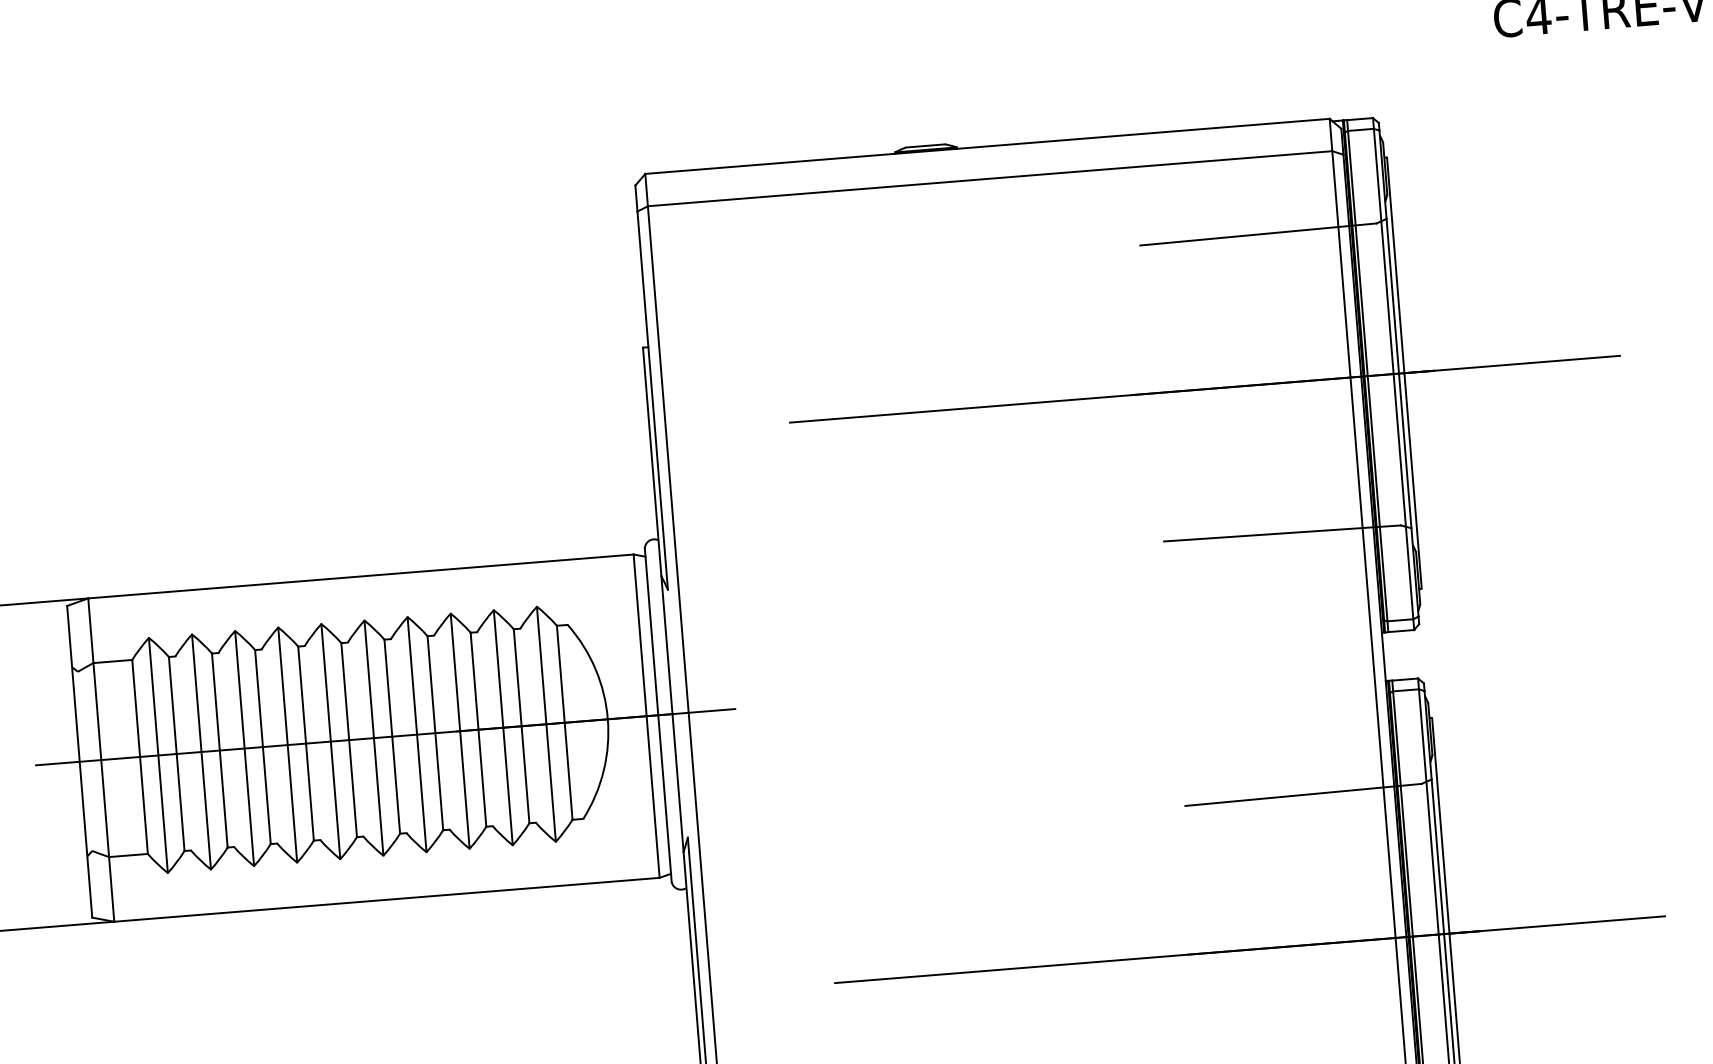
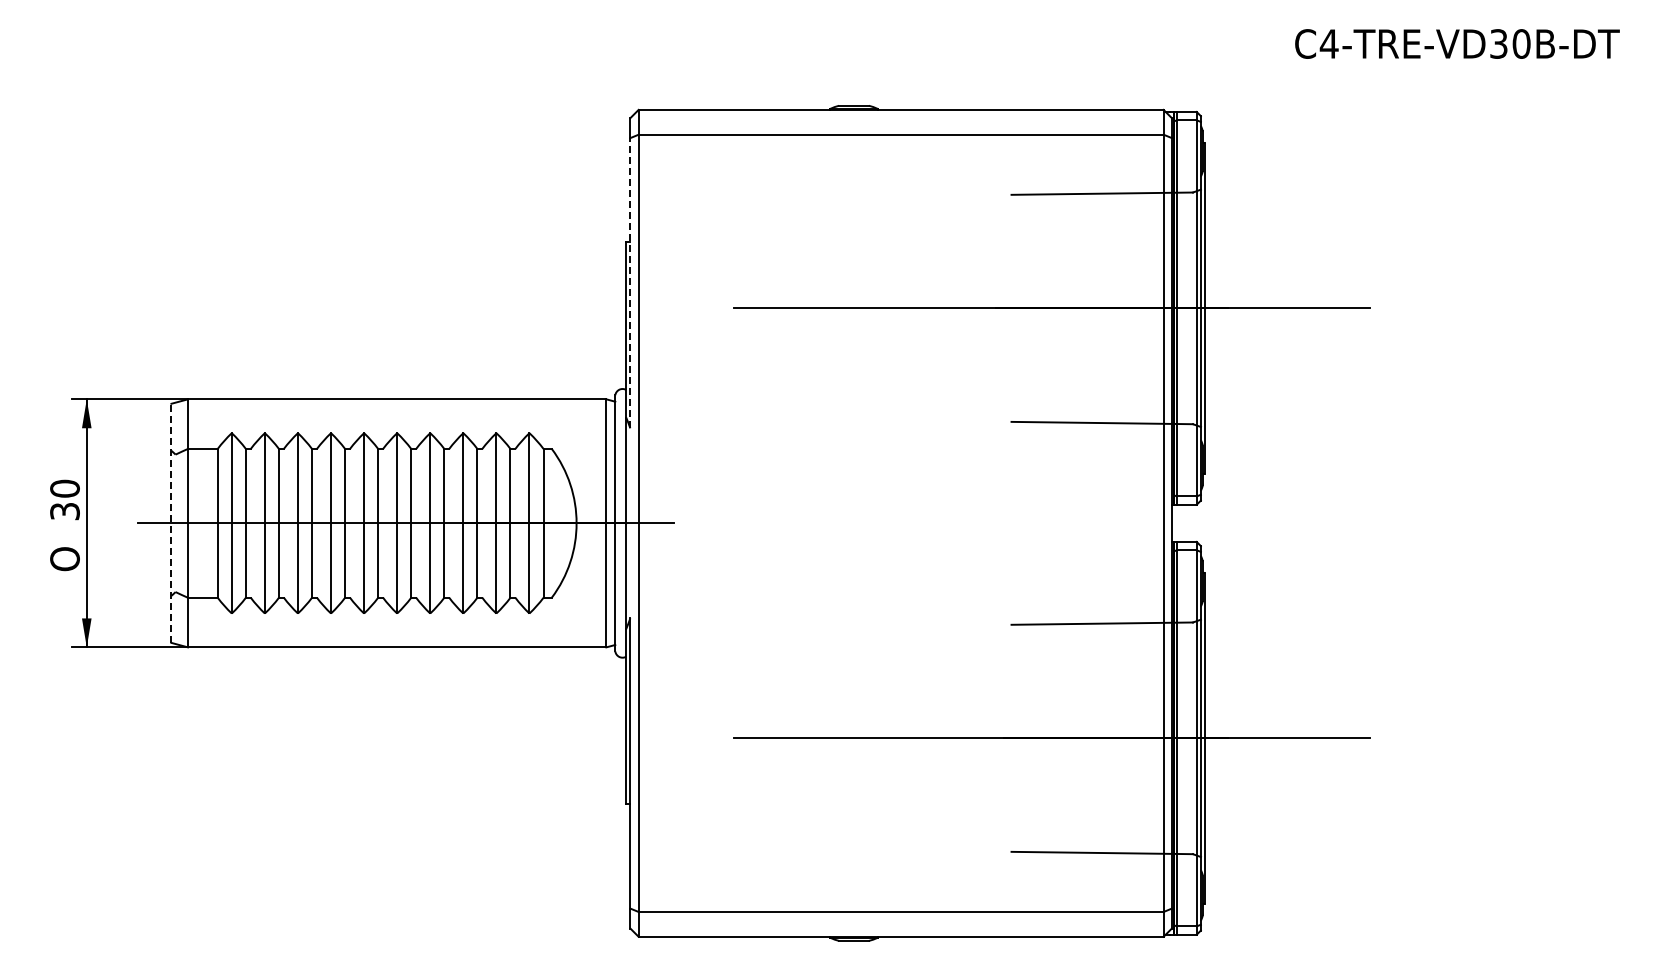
line: (652, 399) -> (630, 282), solid -> dashed
line: (79, 761) -> (171, 523), solid -> dashed

